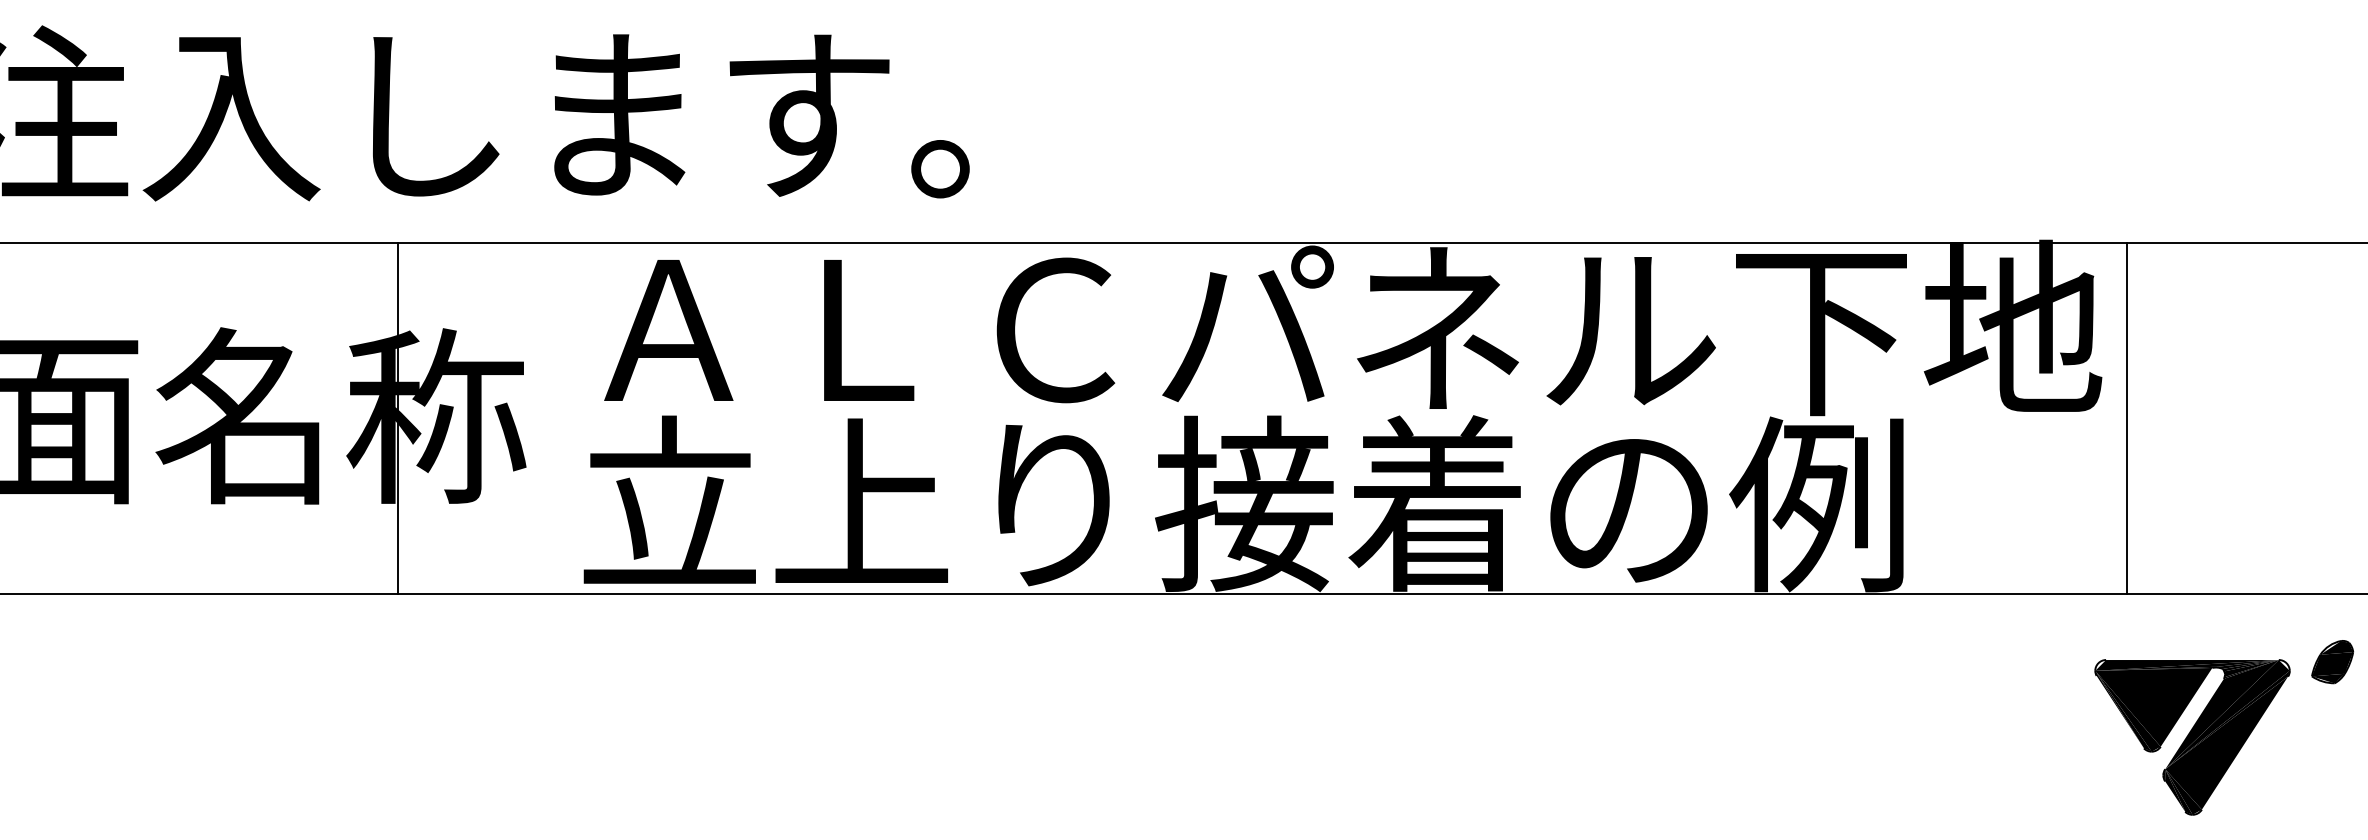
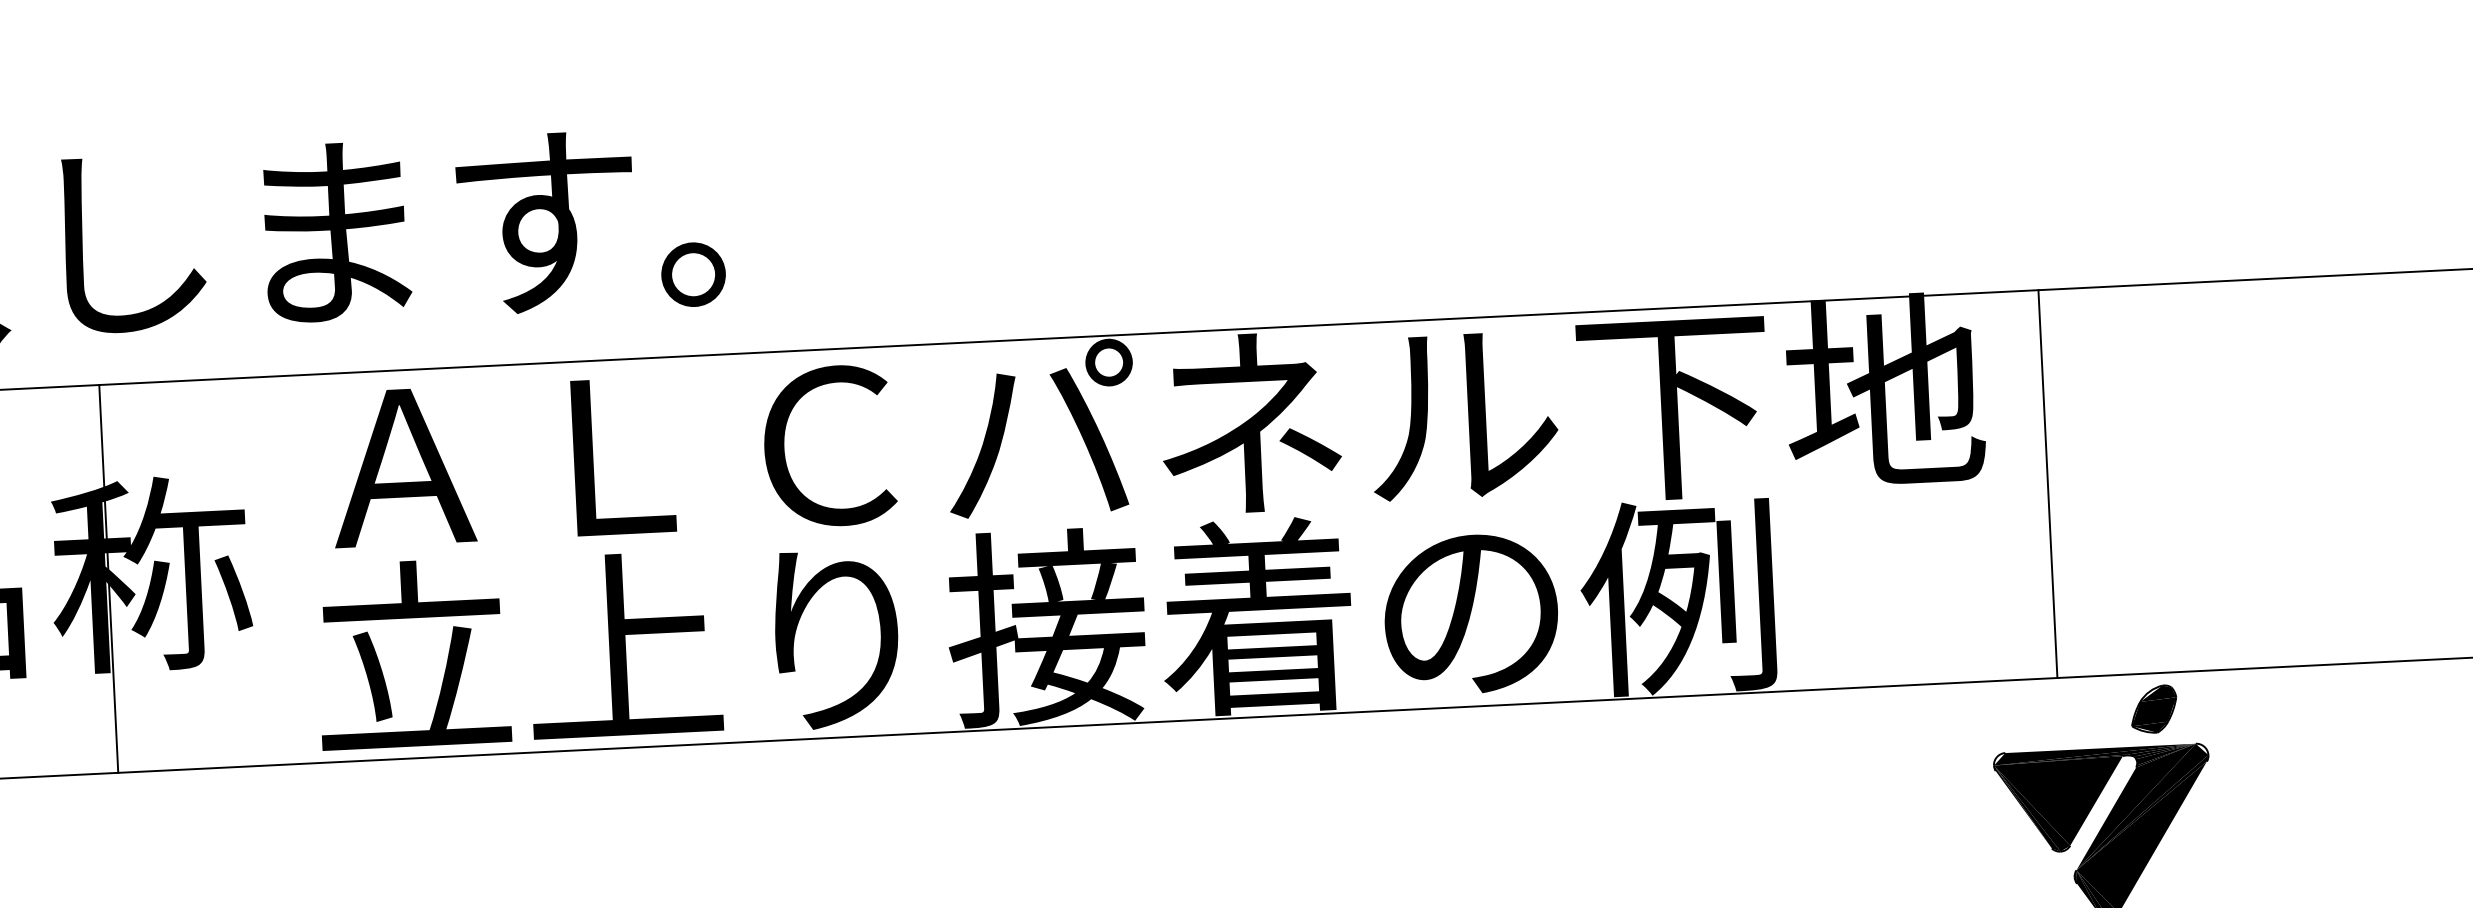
line: (2126, 418) -> (2047, 484), moved
part: (2332, 662) -> (2153, 709), moved

